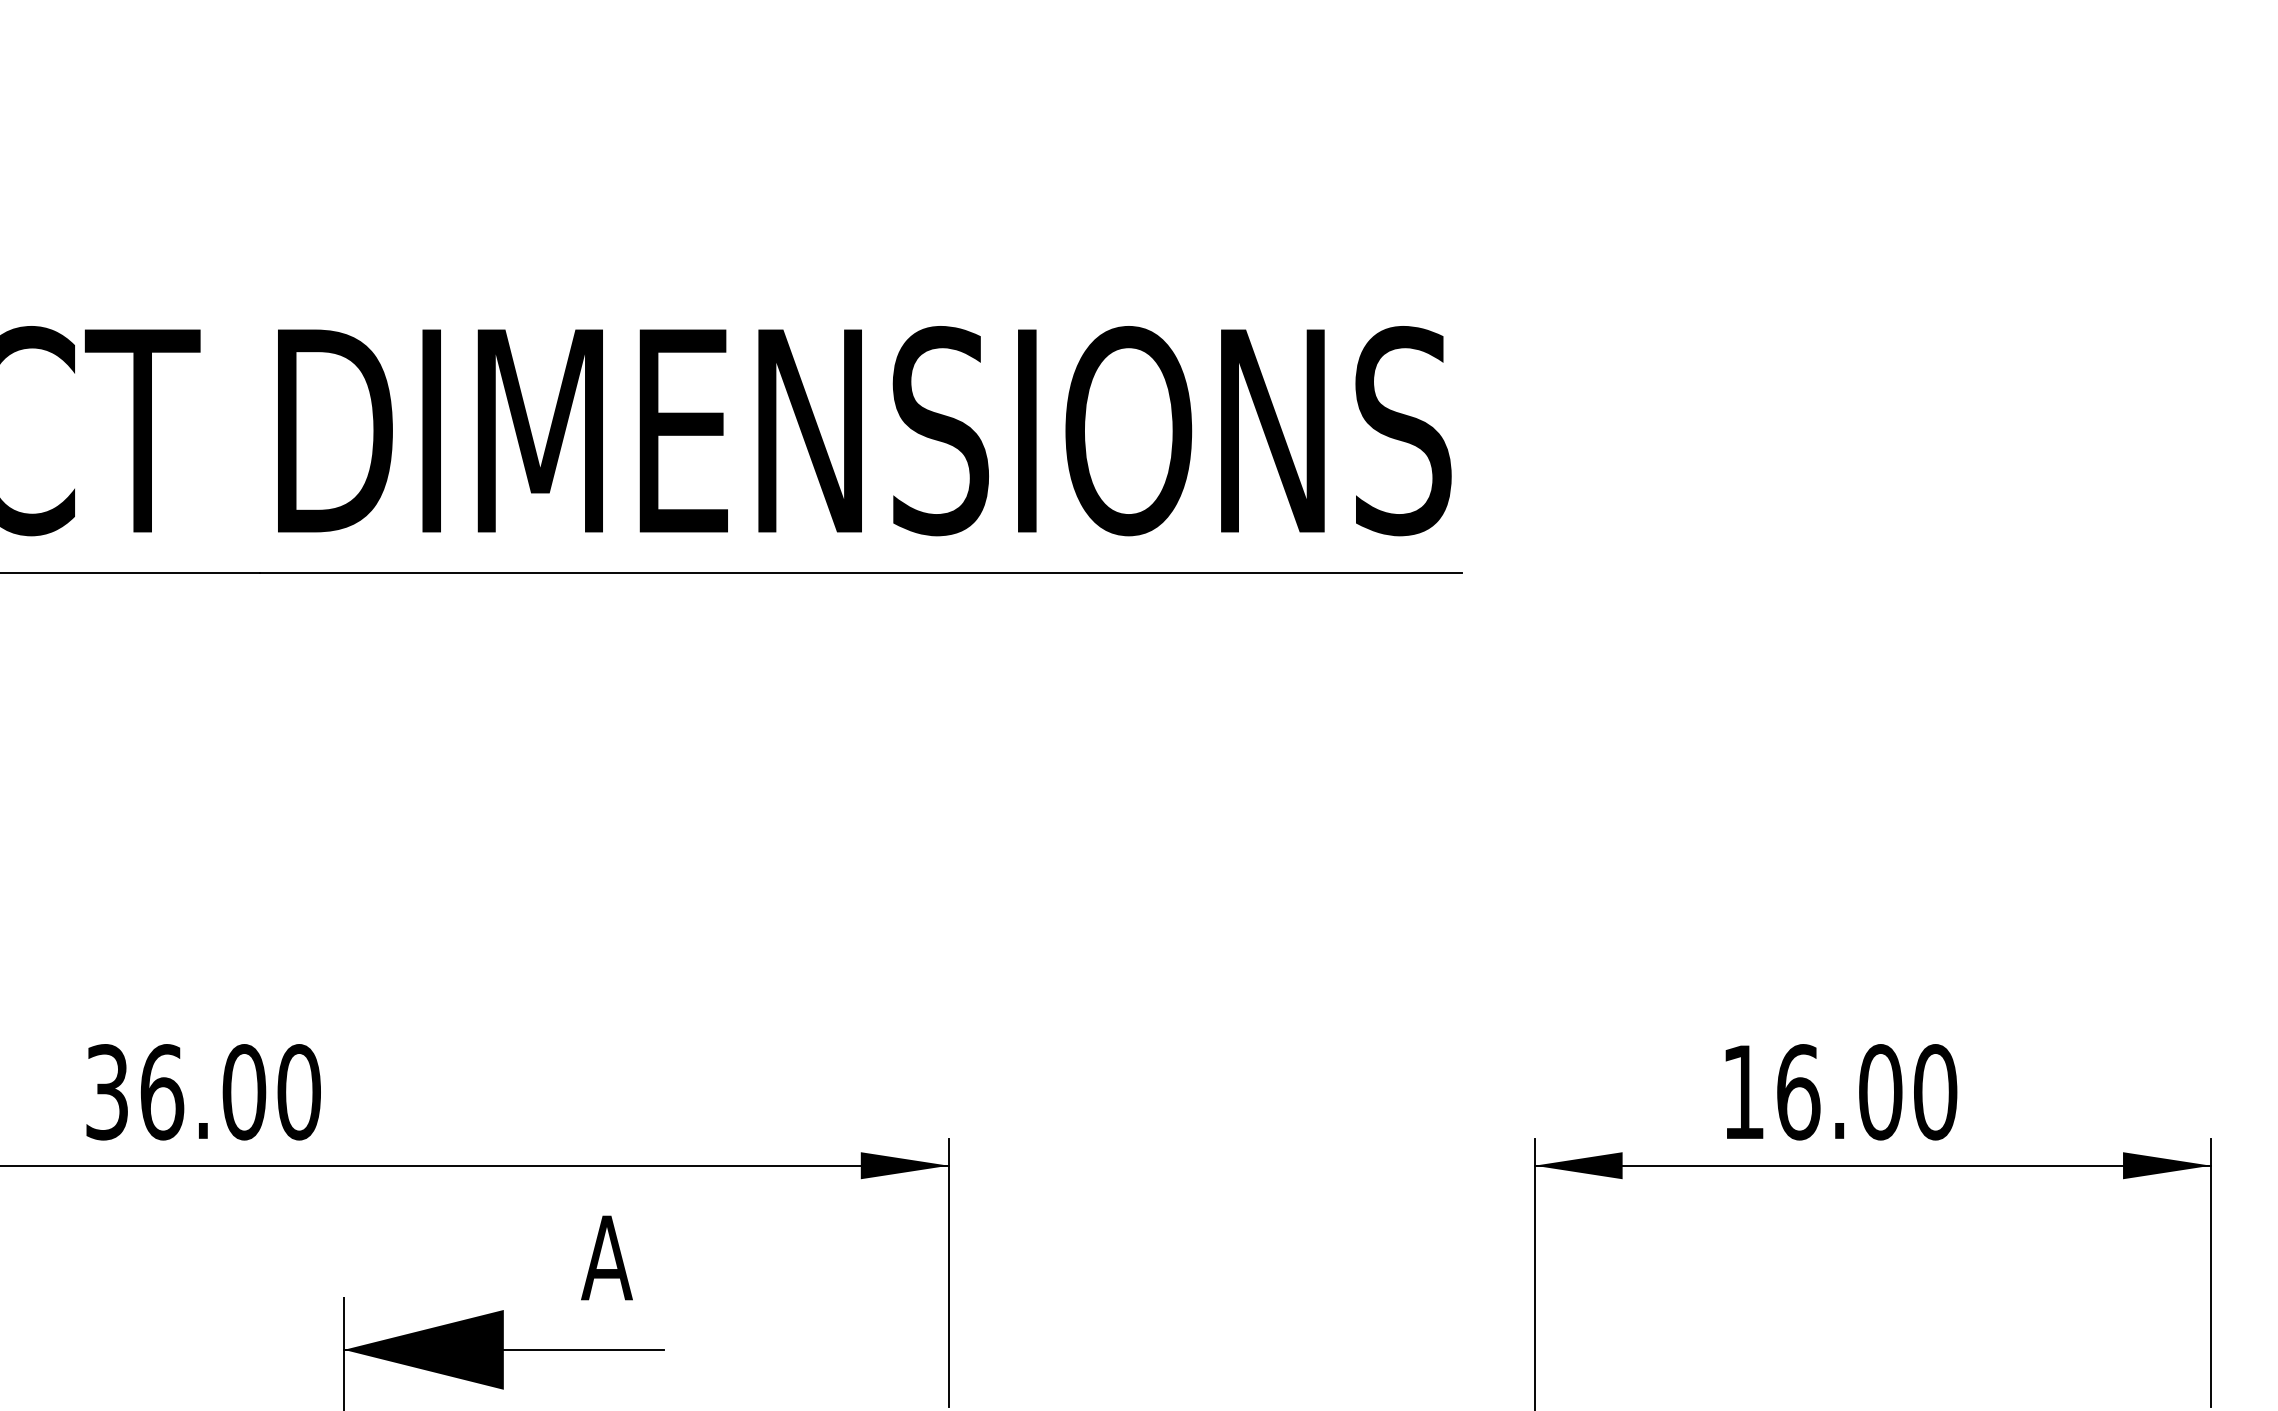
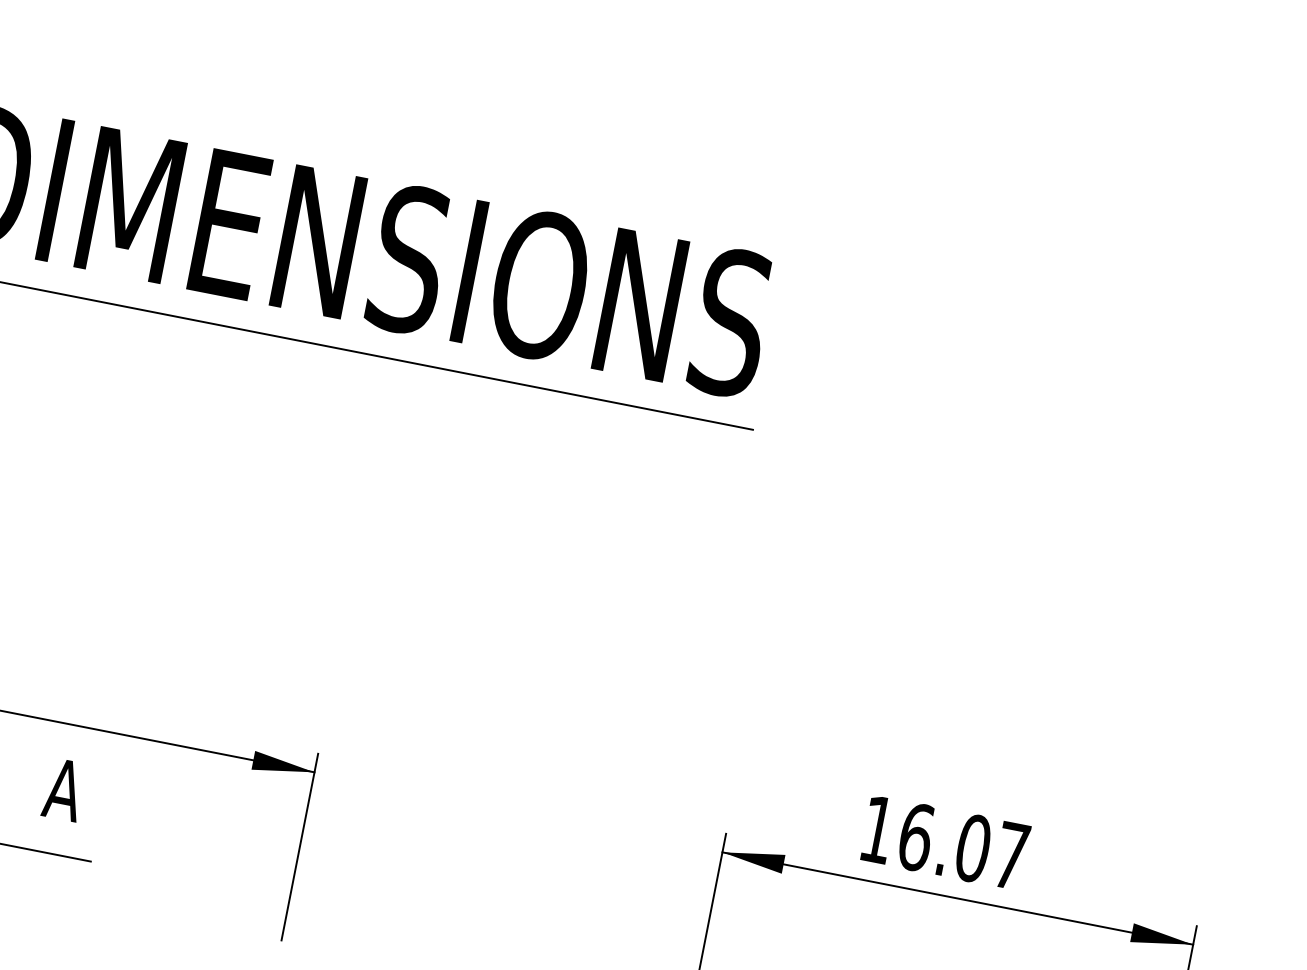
text: (1935, 1092) -> (1011, 856), 16.00 -> 16.07

